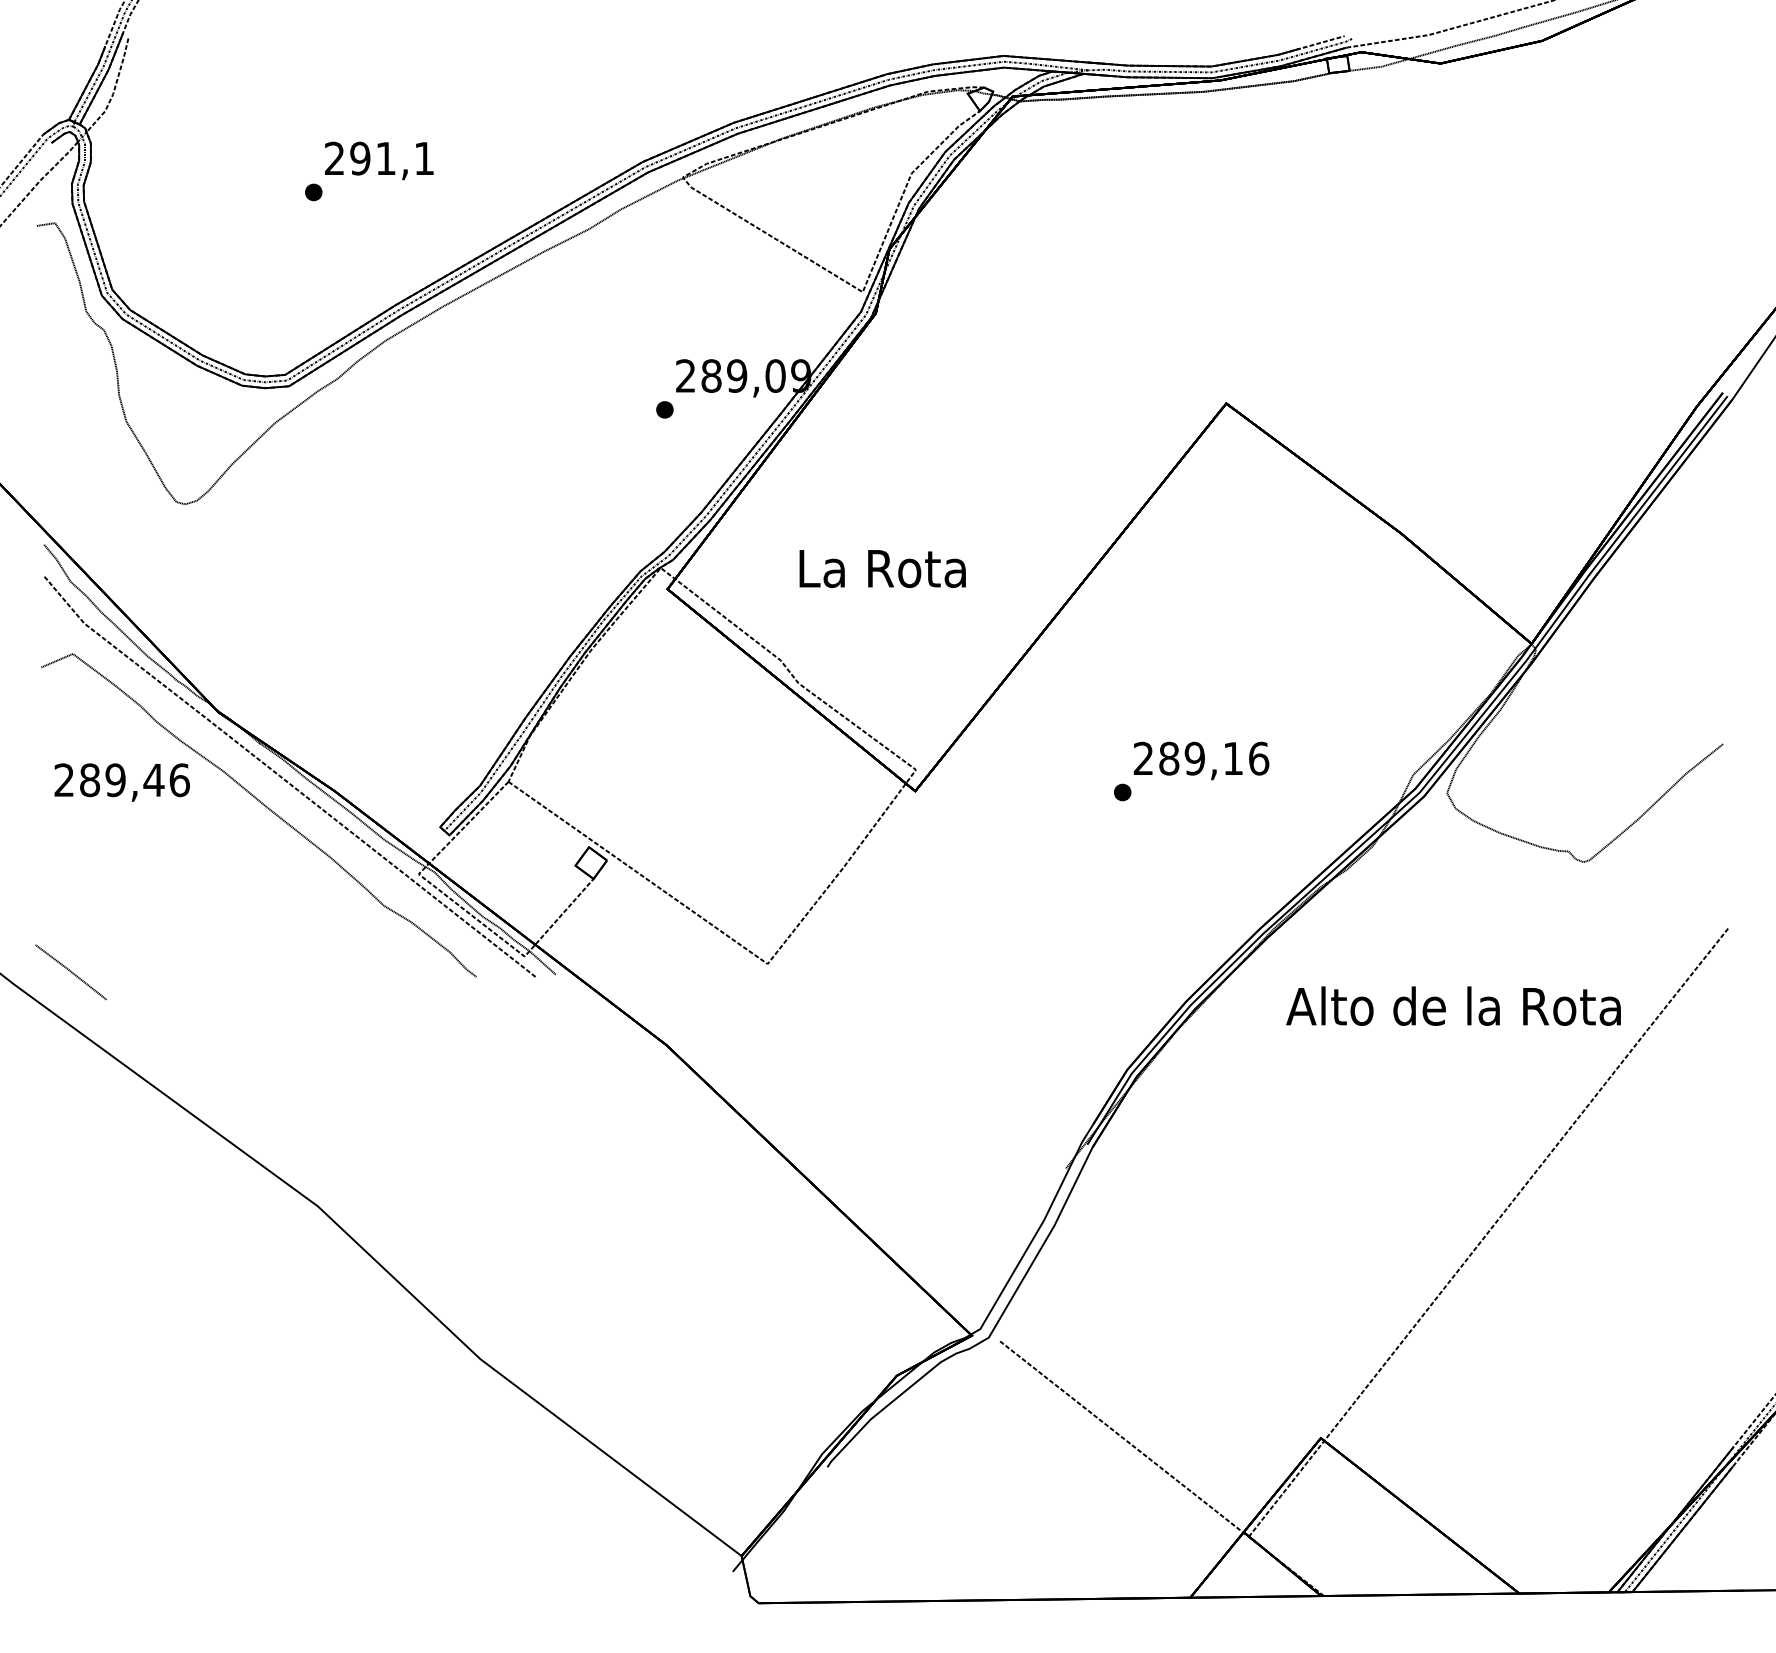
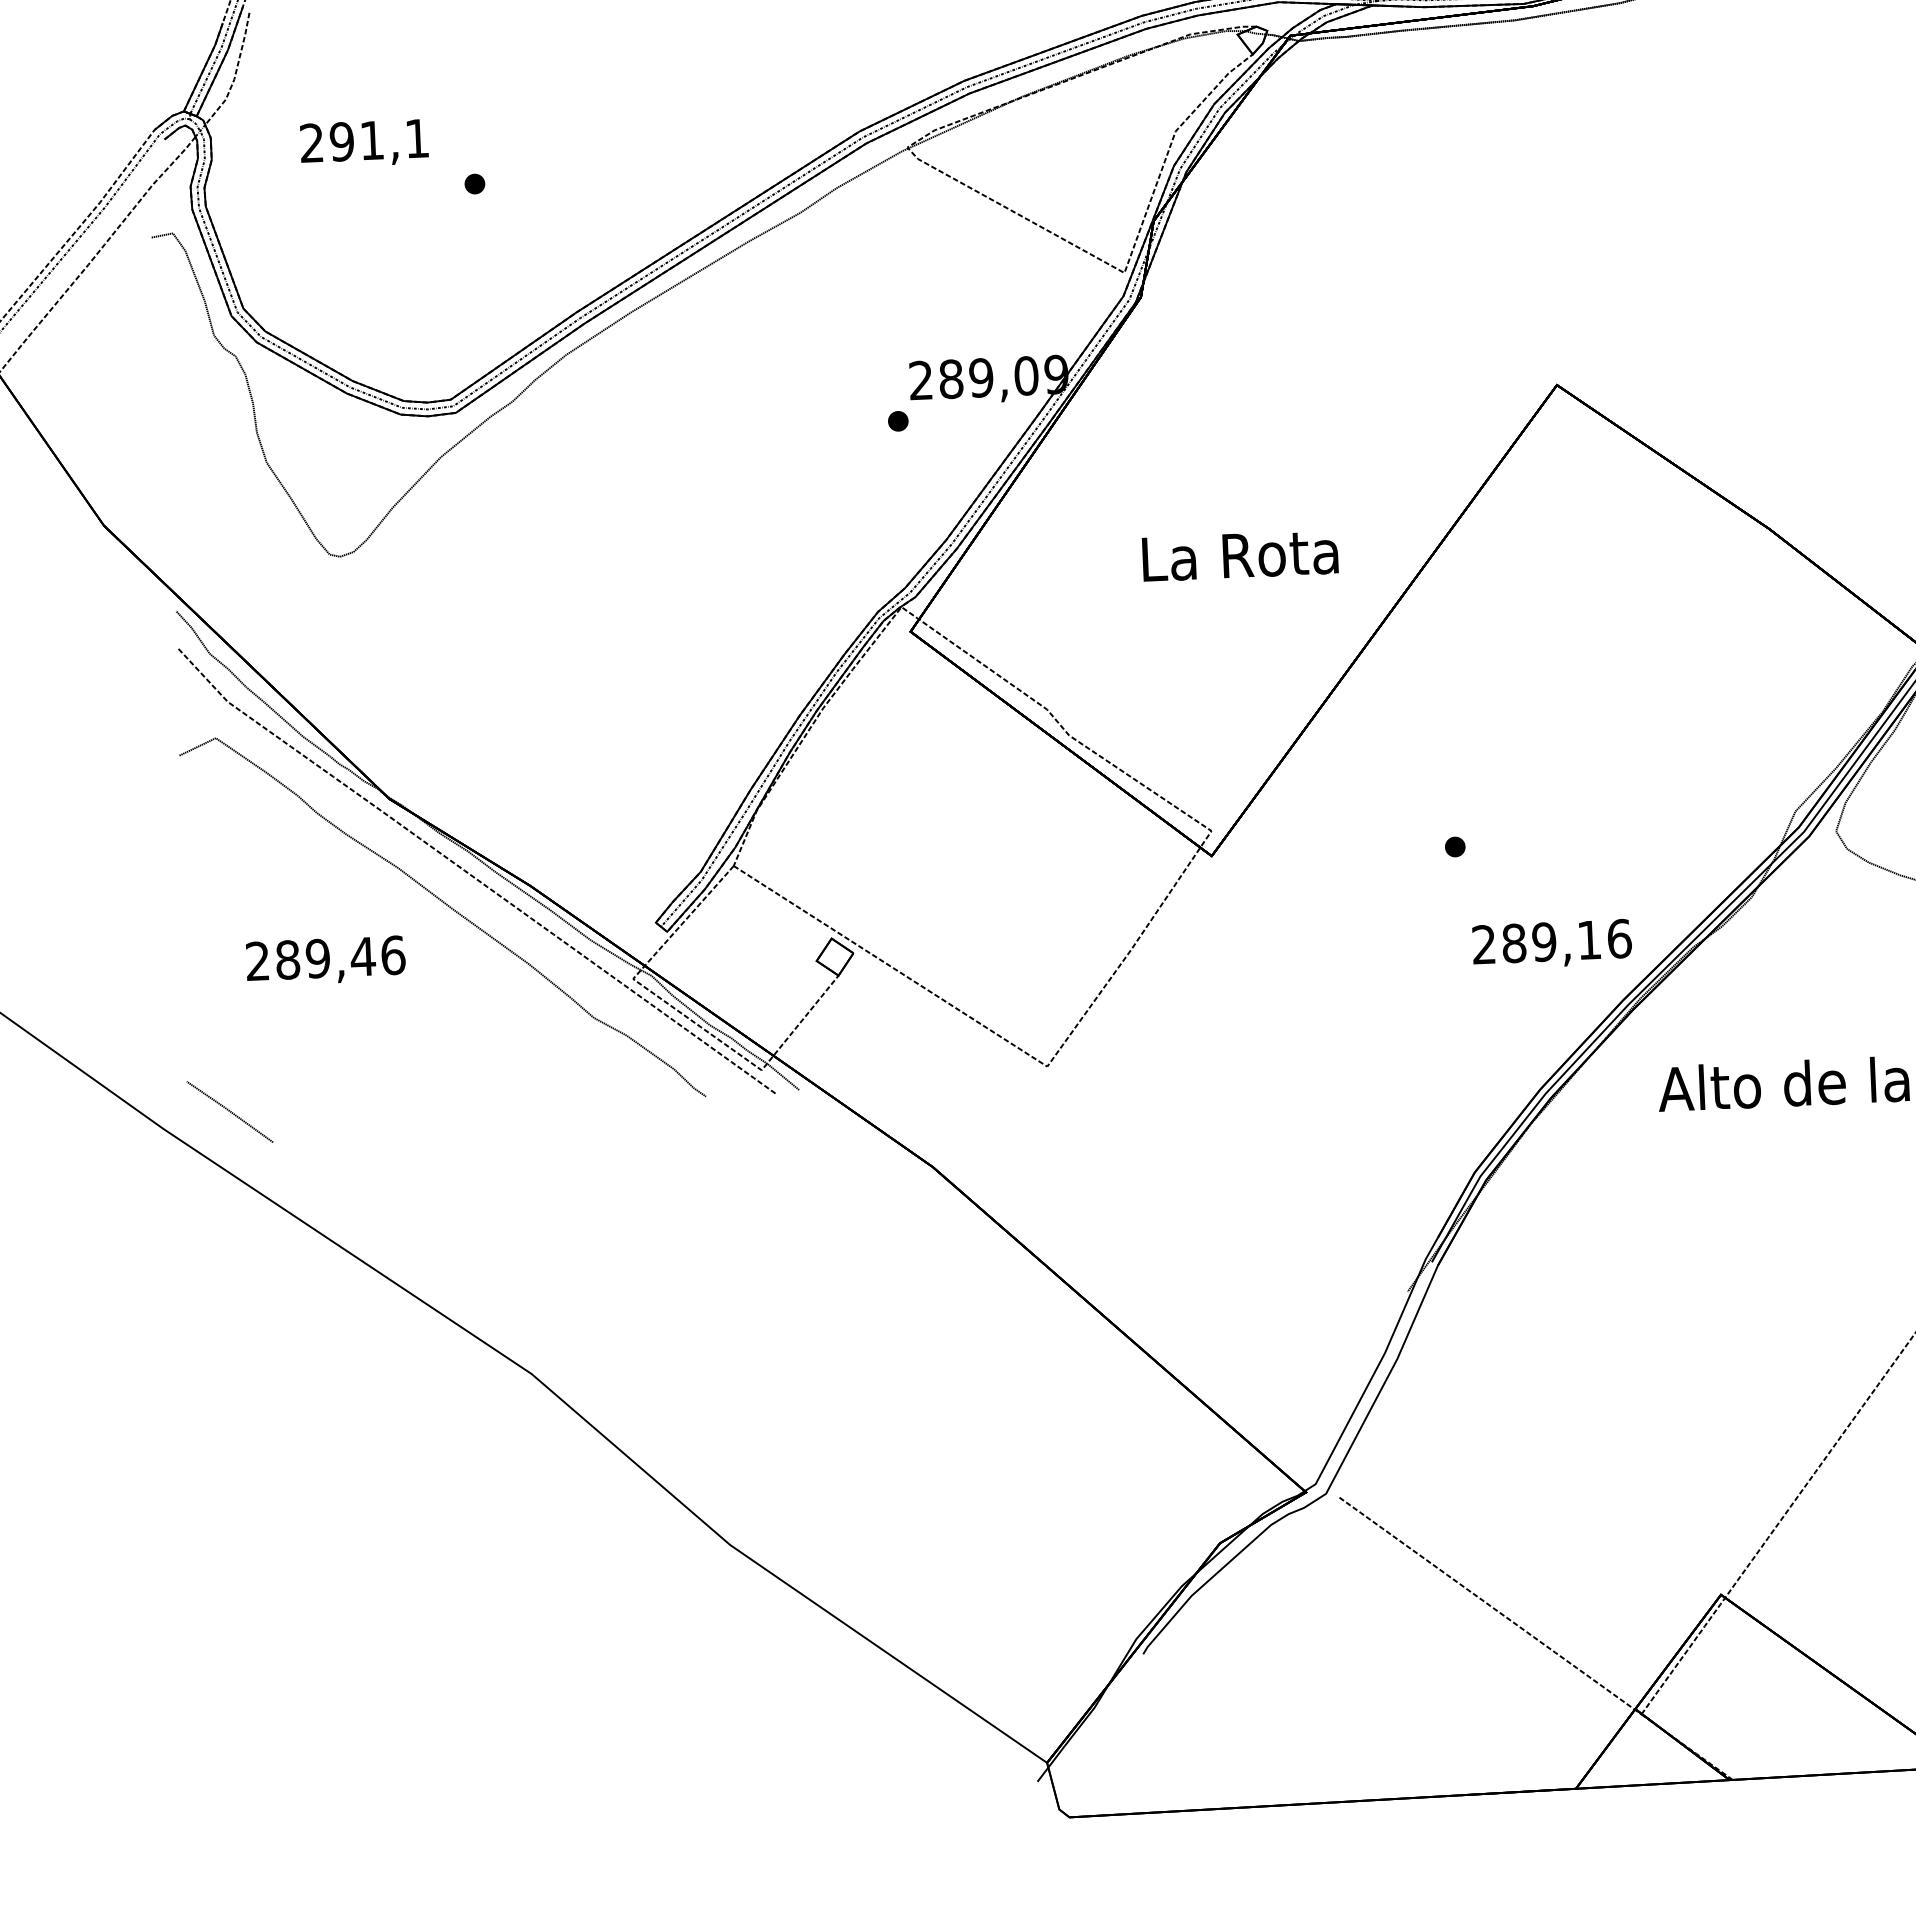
text: (379, 160) -> (364, 143), moved
text: (882, 568) -> (1240, 555), moved
text: (1201, 760) -> (1552, 943), moved
text: (121, 782) -> (325, 961), moved

